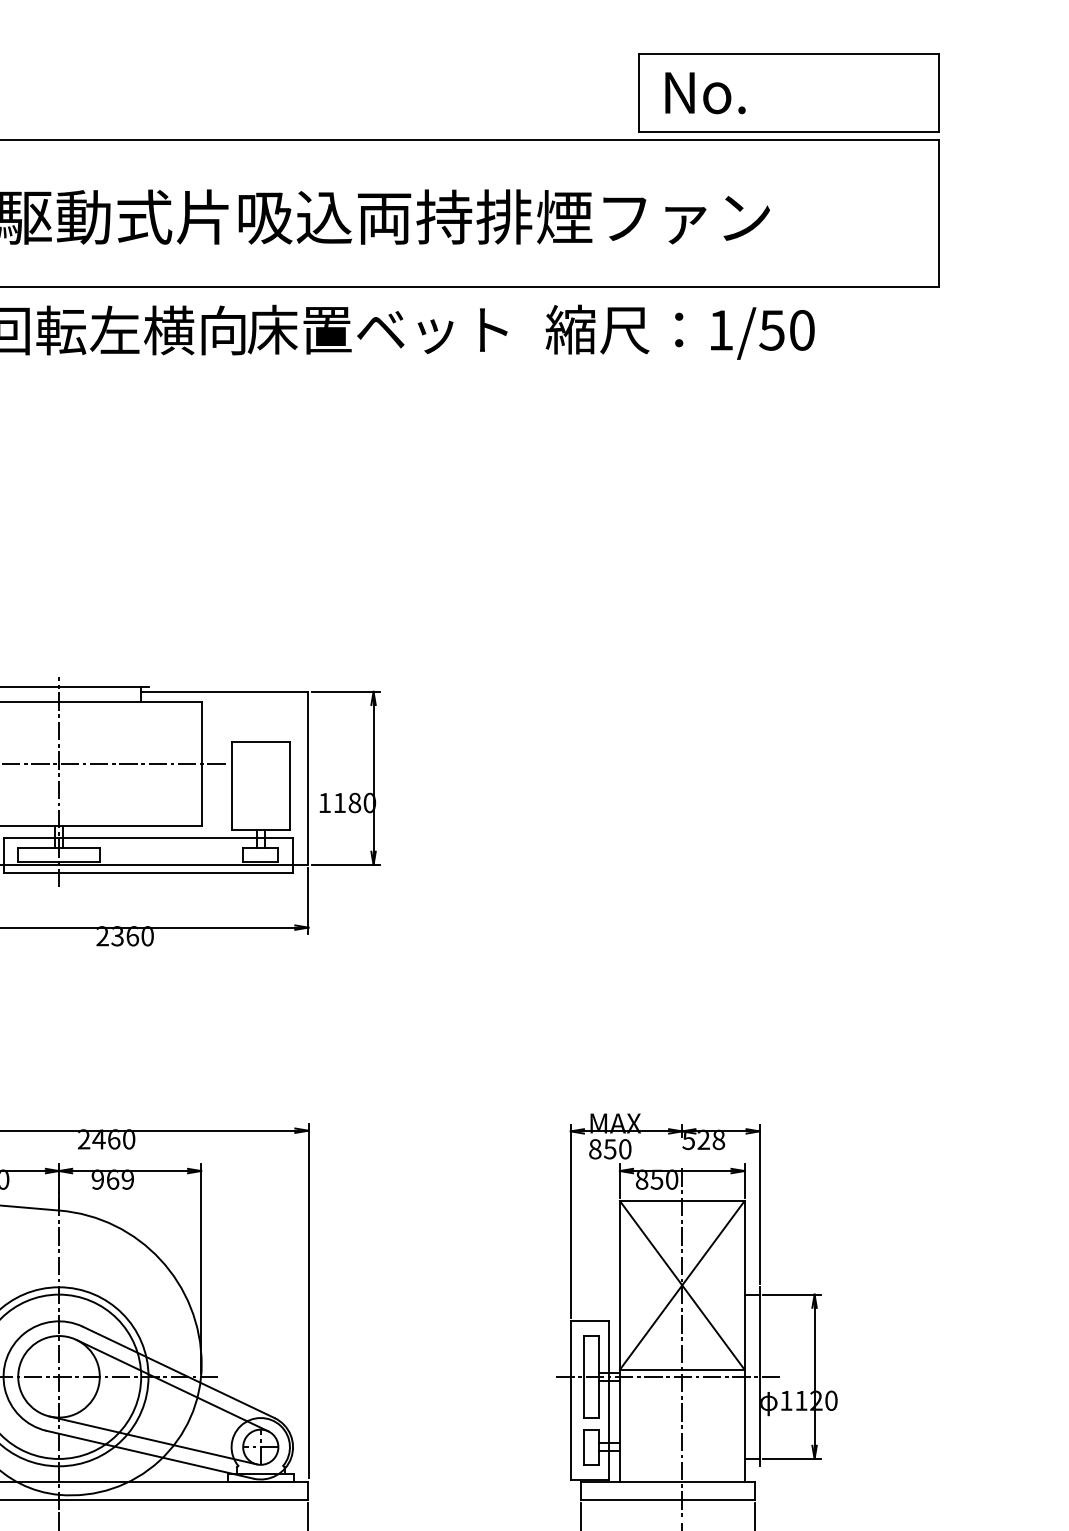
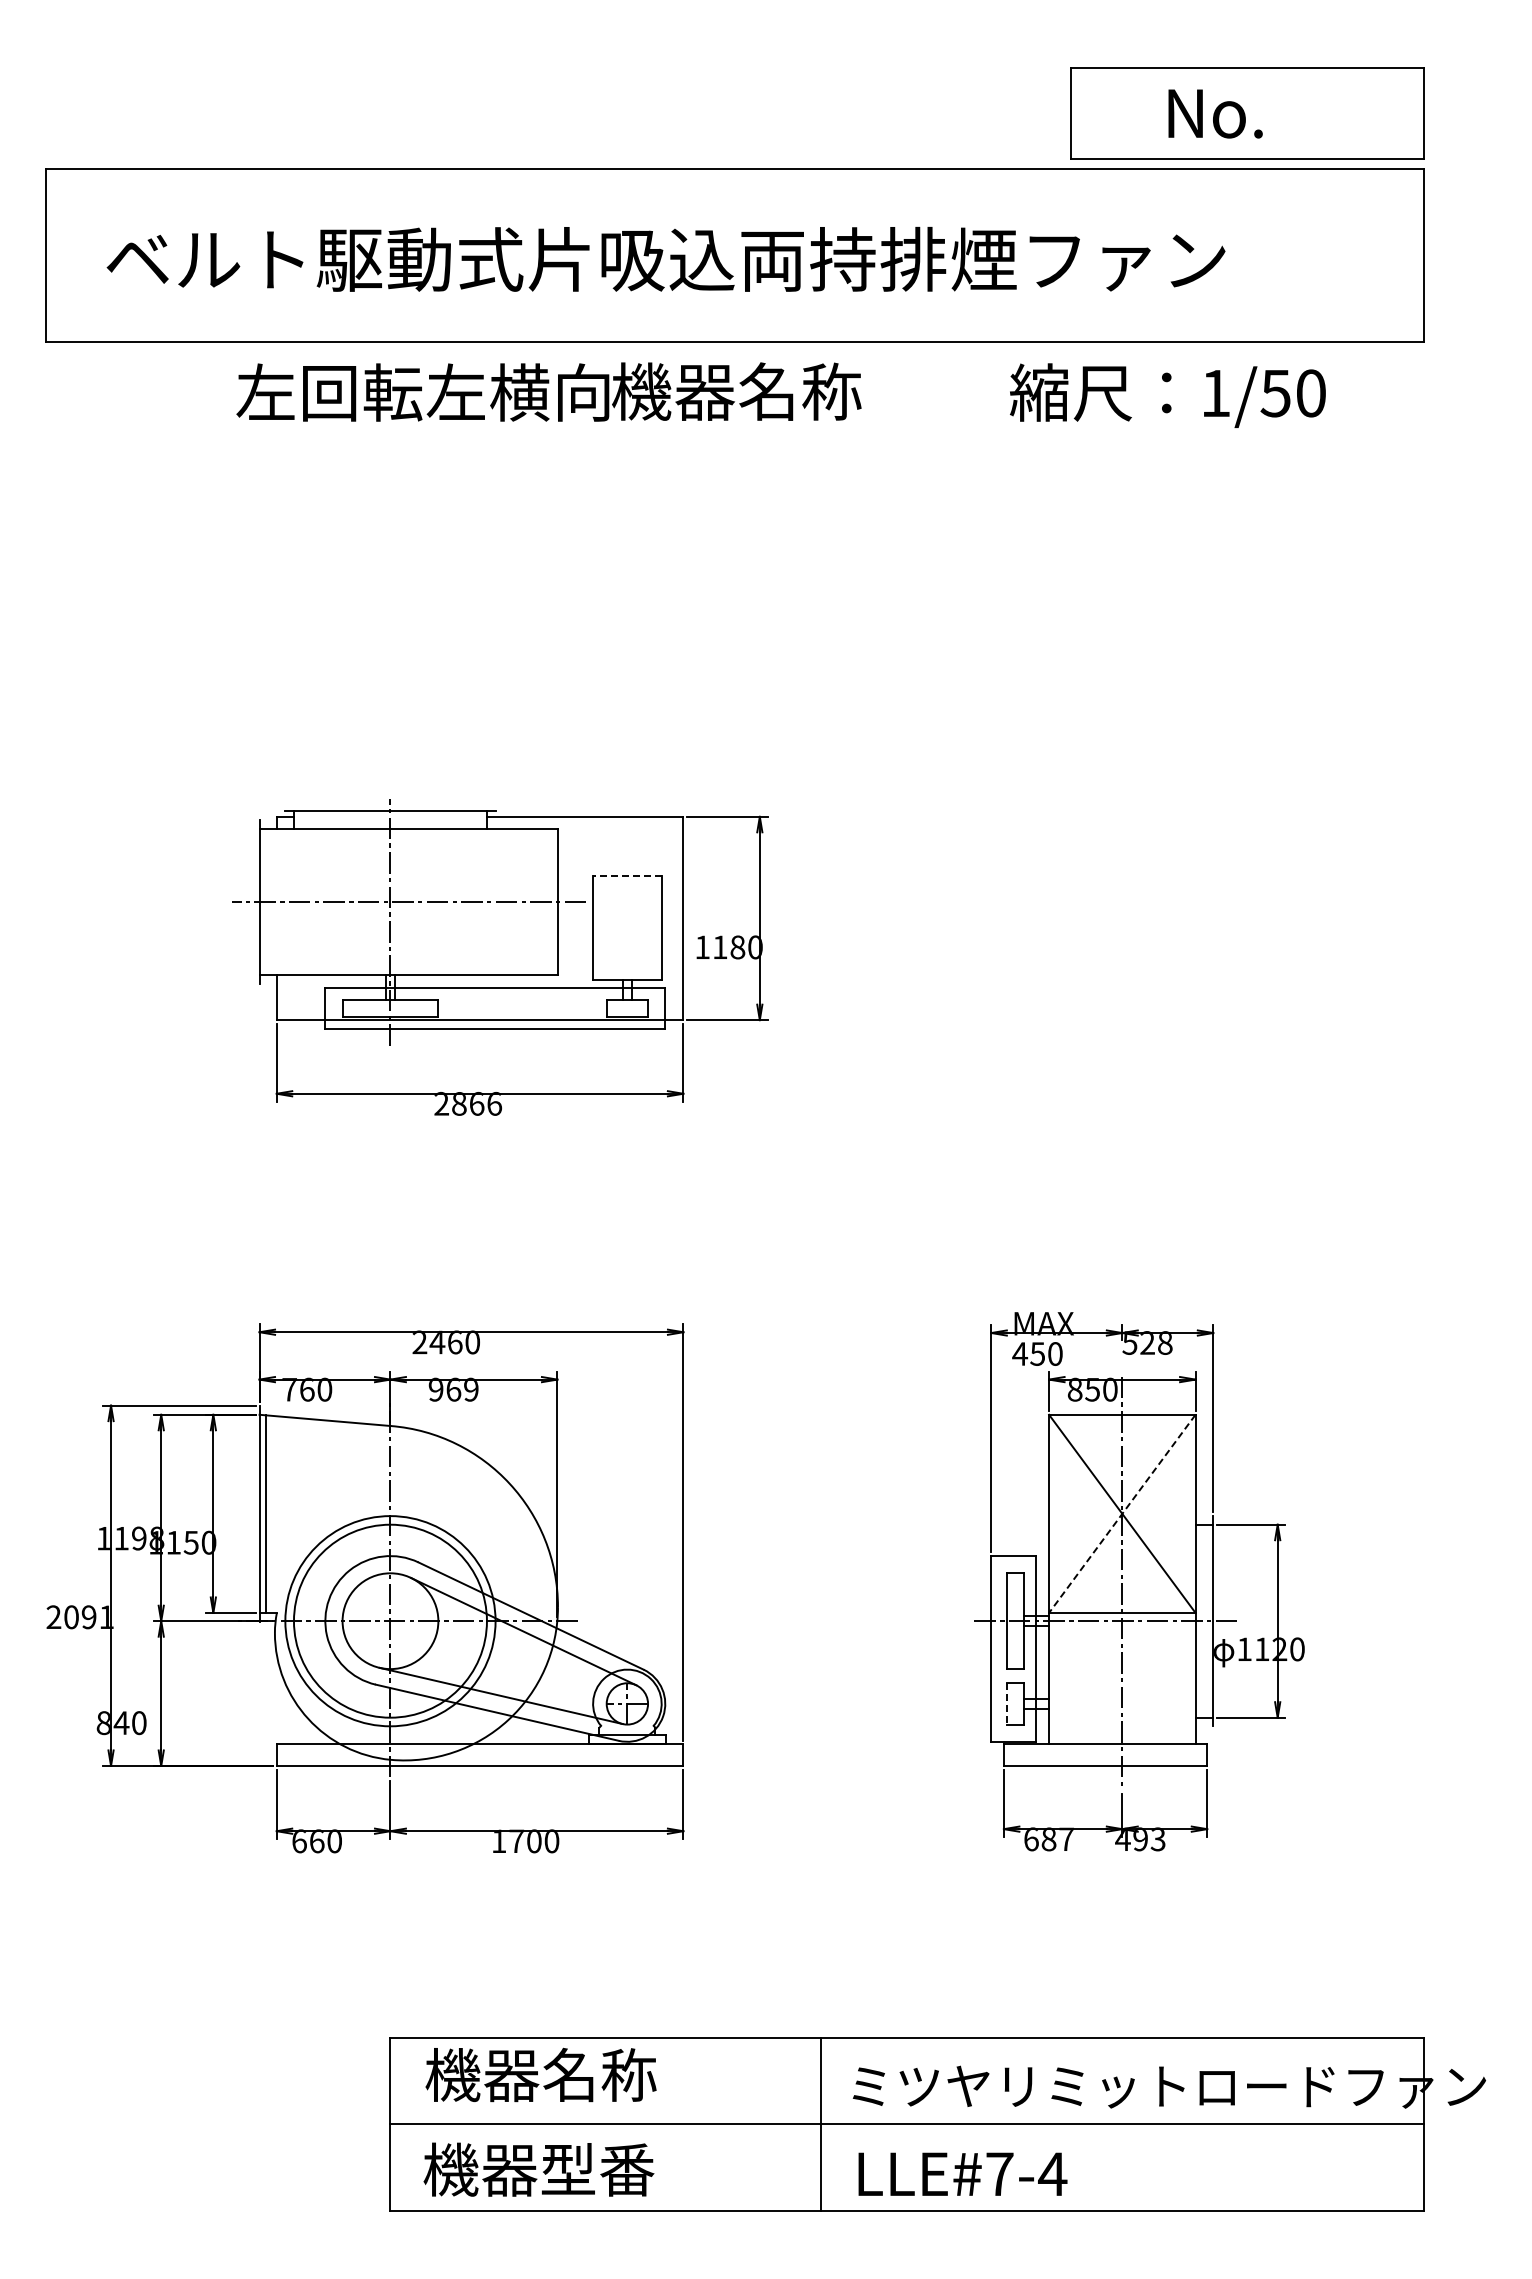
text: (705, 92) -> (1215, 113), moved
text: (377, 329) -> (764, 391), 床置ベット -> 機器名称
text: (679, 332) -> (1167, 395), moved
line: (260, 742) -> (626, 876), solid -> dashed
text: (132, 935) -> (476, 1103), 2360 -> 2866
text: (595, 1148) -> (1020, 1353), 850 -> 450
line: (682, 1285) -> (1122, 1514), solid -> dashed
line: (583, 1446) -> (1006, 1703), solid -> dashed

